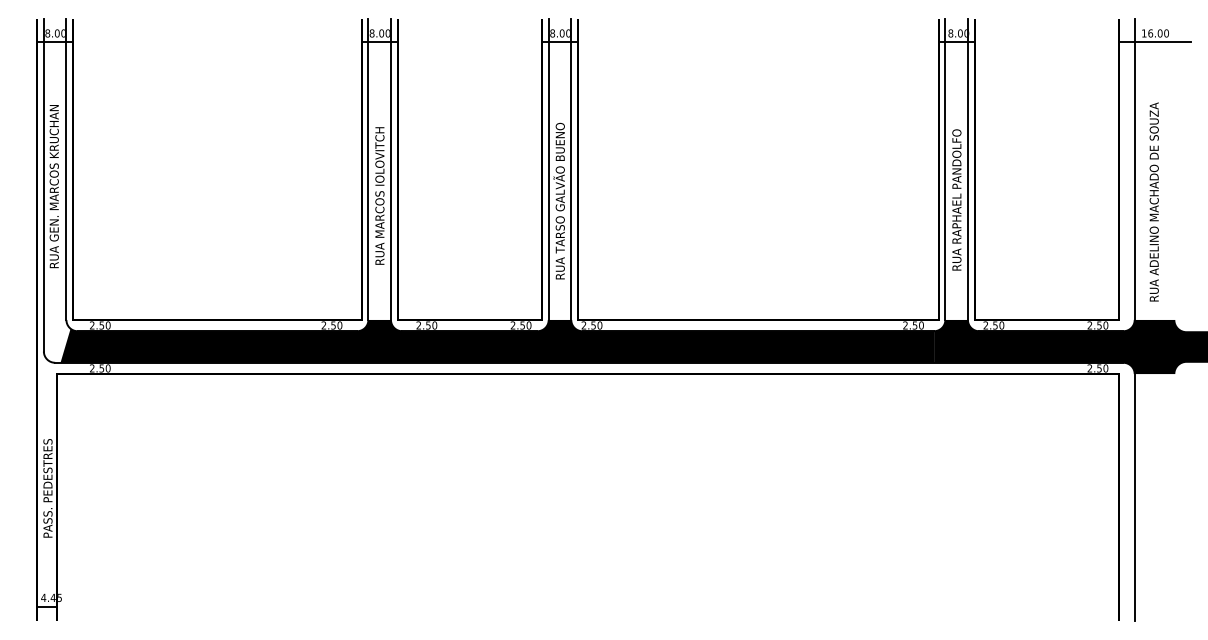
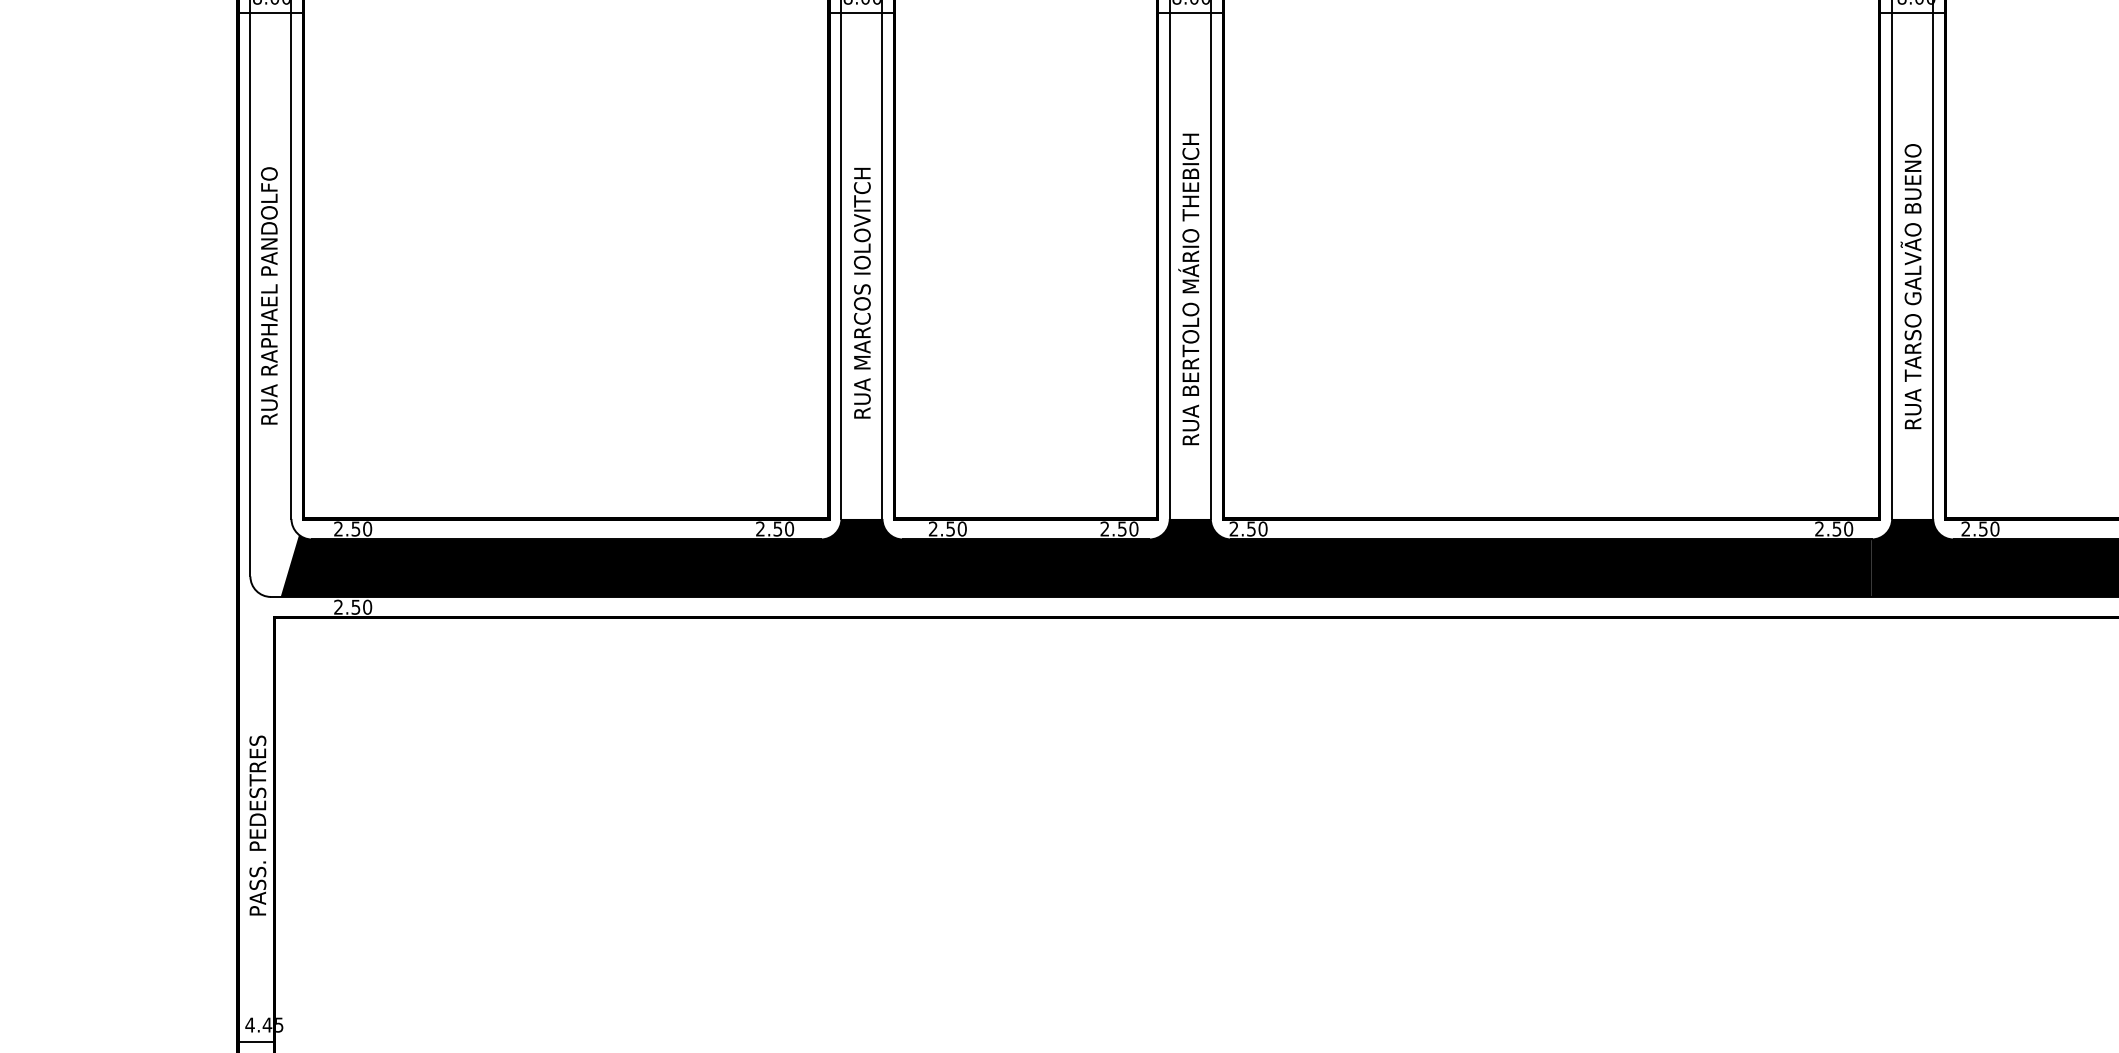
text: (53, 173) -> (267, 252), RUA GEN. MARCOS KRUCHAN -> RUA RAPHAEL PANDOLFO
text: (955, 179) -> (1910, 263), RUA RAPHAEL PANDOLFO -> RUA TARSO GALVÃO BUENO
text: (558, 180) -> (1187, 264), RUA TARSO GALVÃO BUENO -> RUA BERTOLO MÁRIO THEBICH

